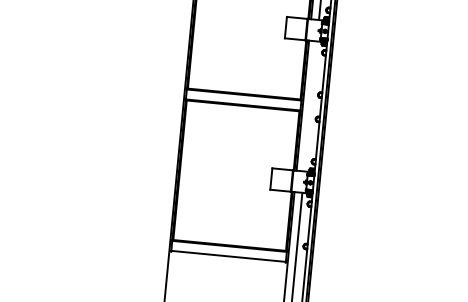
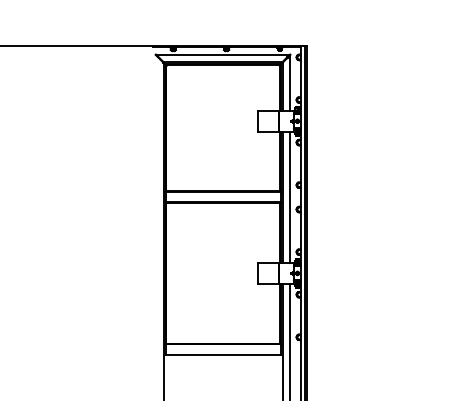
line: (310, 106) -> (290, 197), added

